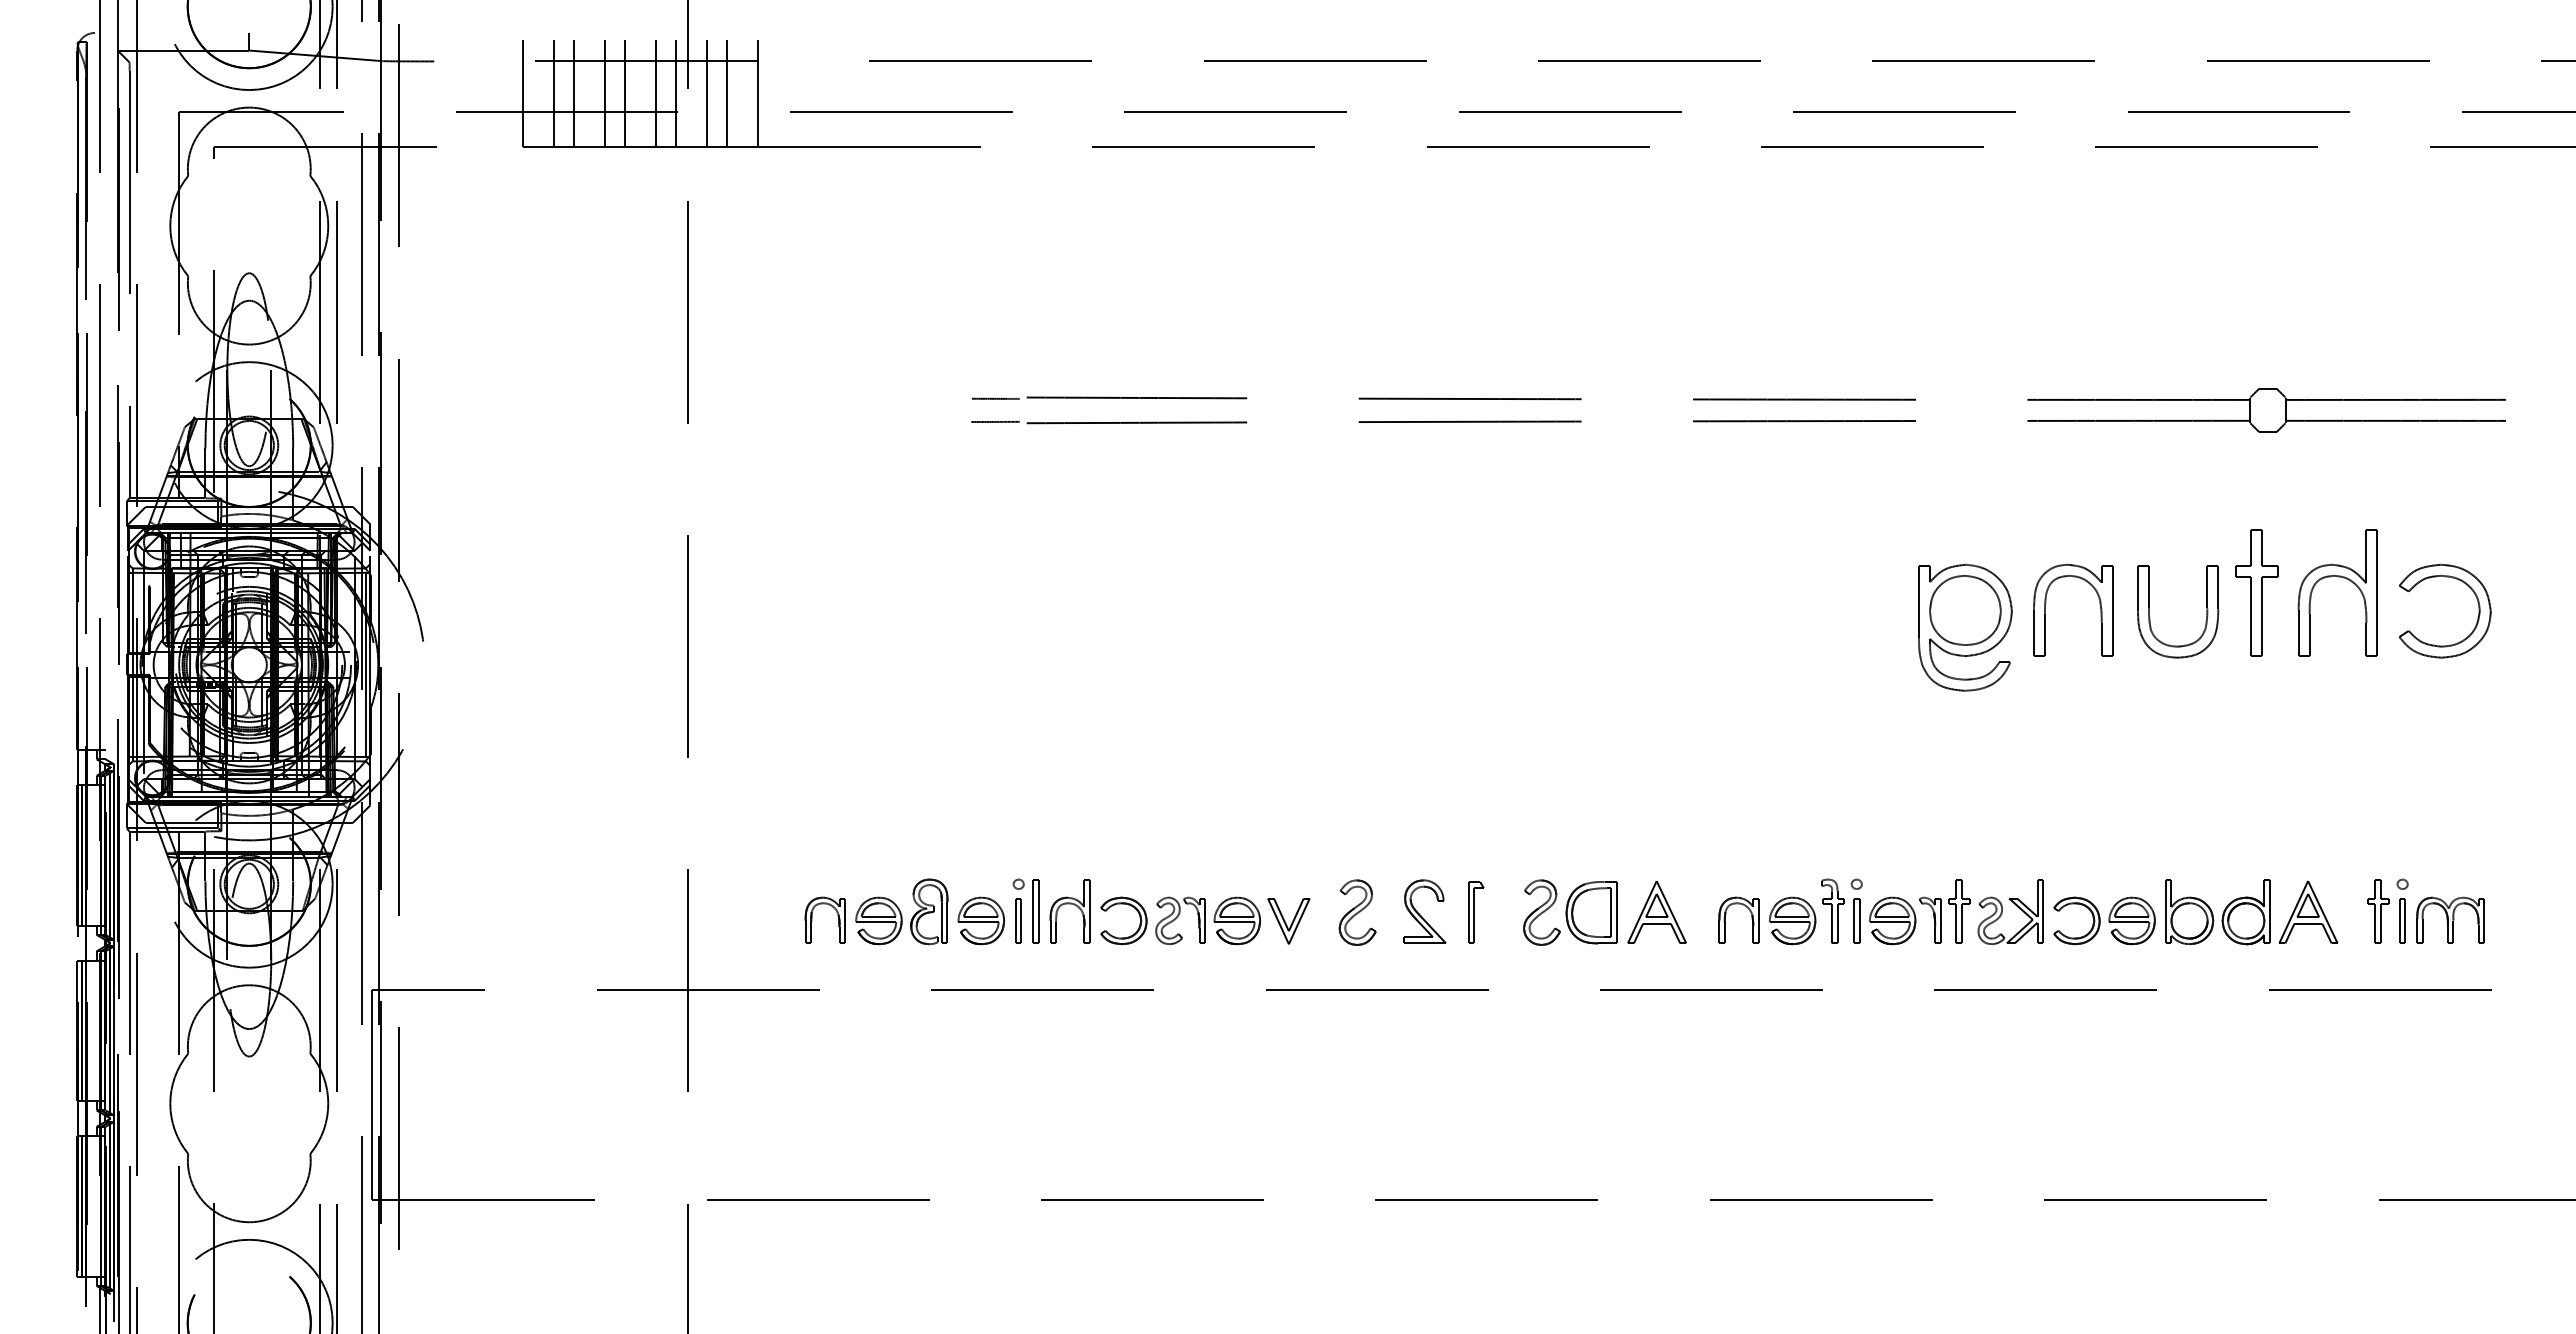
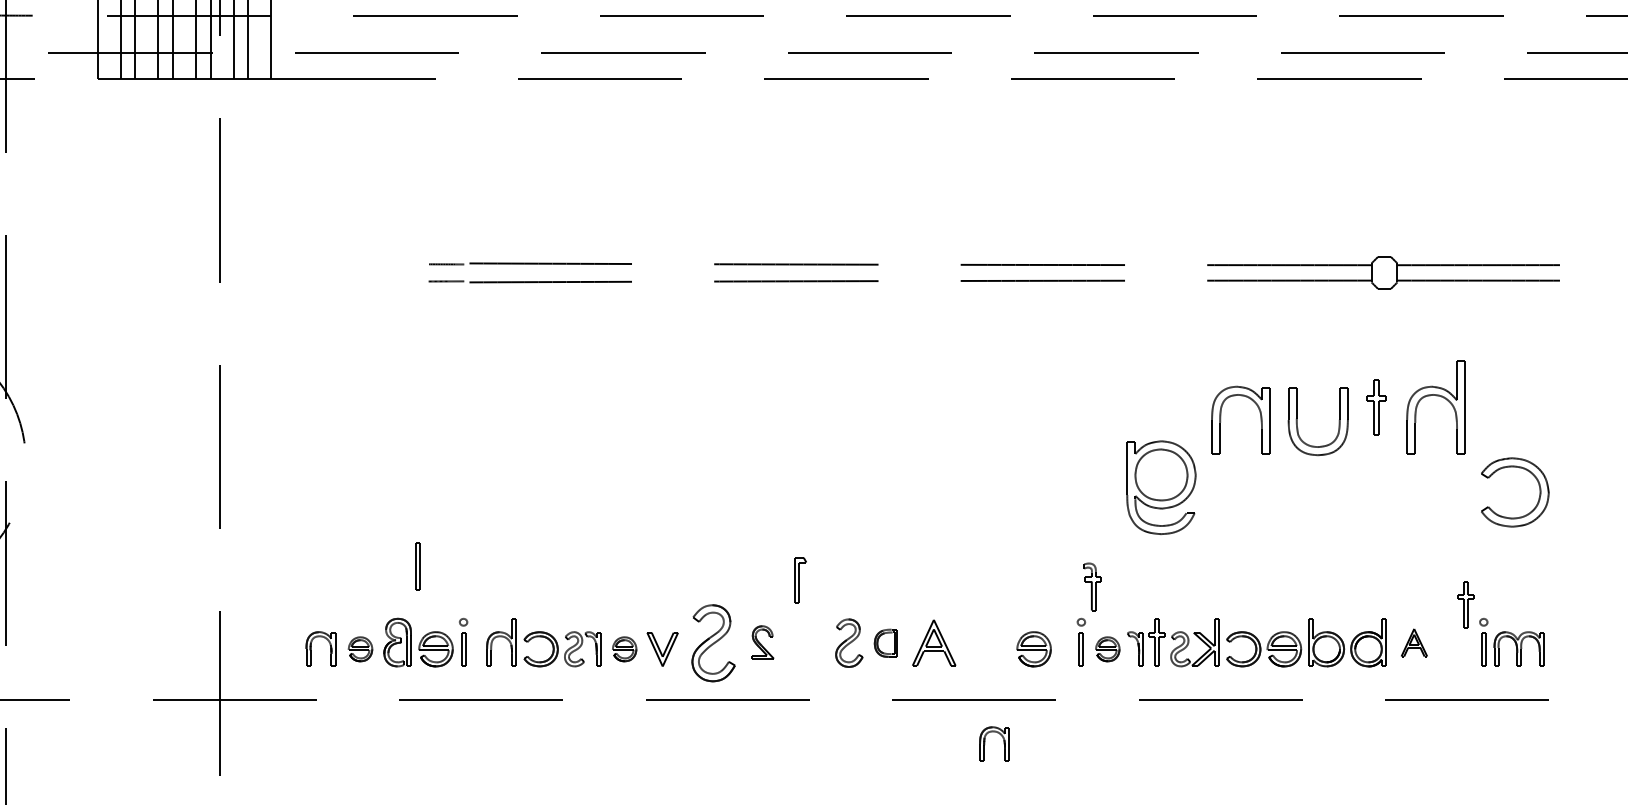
part: (2468, 587) -> (1532, 474), moved
part: (2256, 592) -> (1376, 407), size x0.6
part: (1965, 627) -> (1161, 487), moved
part: (1832, 910) -> (1092, 586), moved
part: (1035, 911) -> (417, 566), moved
part: (1424, 911) -> (762, 642), size x0.7
part: (2308, 911) -> (1414, 642), size x0.6
part: (2378, 911) -> (1466, 604), moved
part: (1357, 912) -> (713, 643), size x1.6
part: (1476, 912) -> (801, 580), moved
part: (1591, 912) -> (885, 643), size x0.6
part: (1726, 914) -> (985, 739), moved
part: (878, 920) -> (360, 648), size x0.7
part: (1236, 920) -> (624, 648), size x0.7
part: (1892, 920) -> (1107, 648), size x0.7

